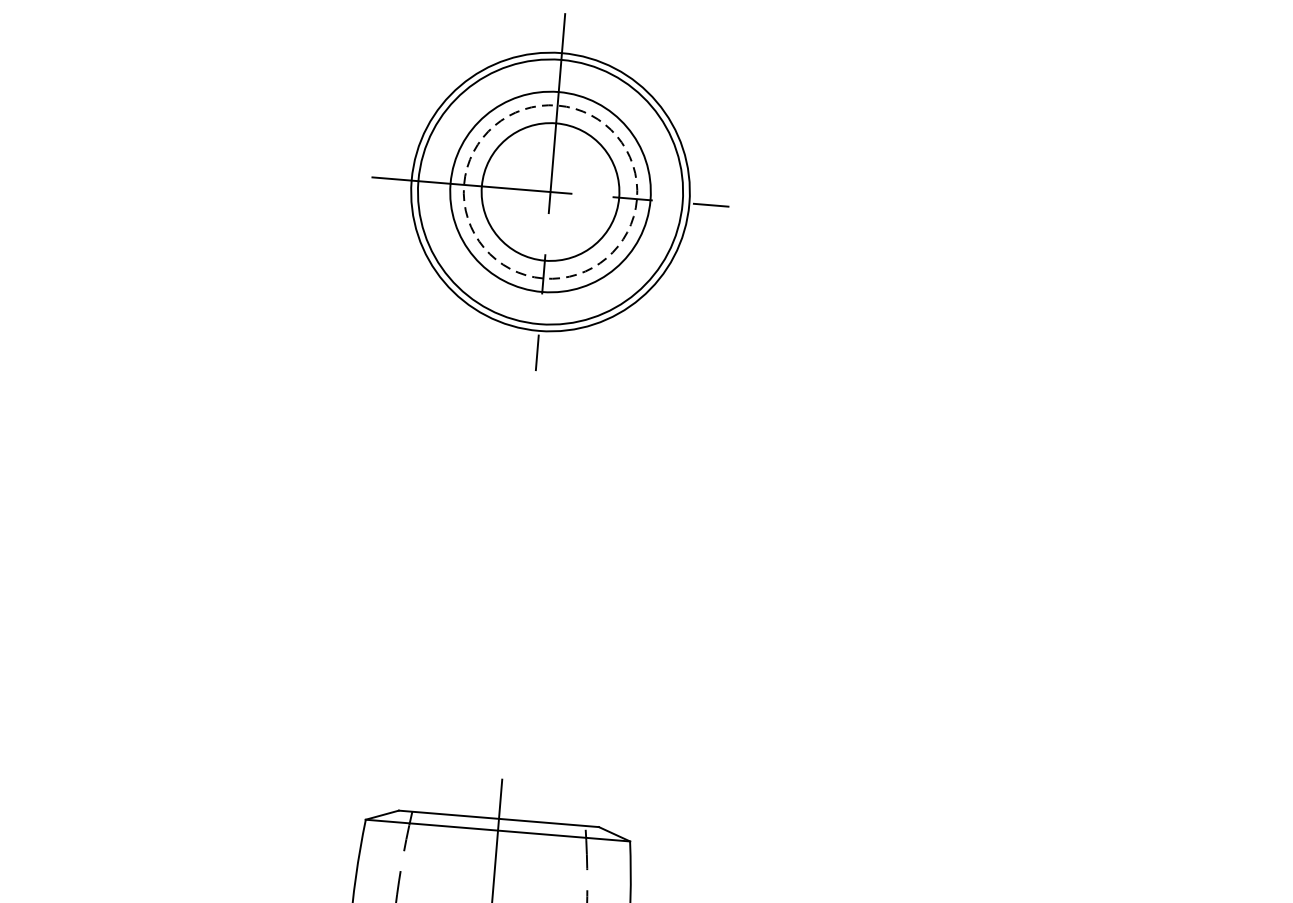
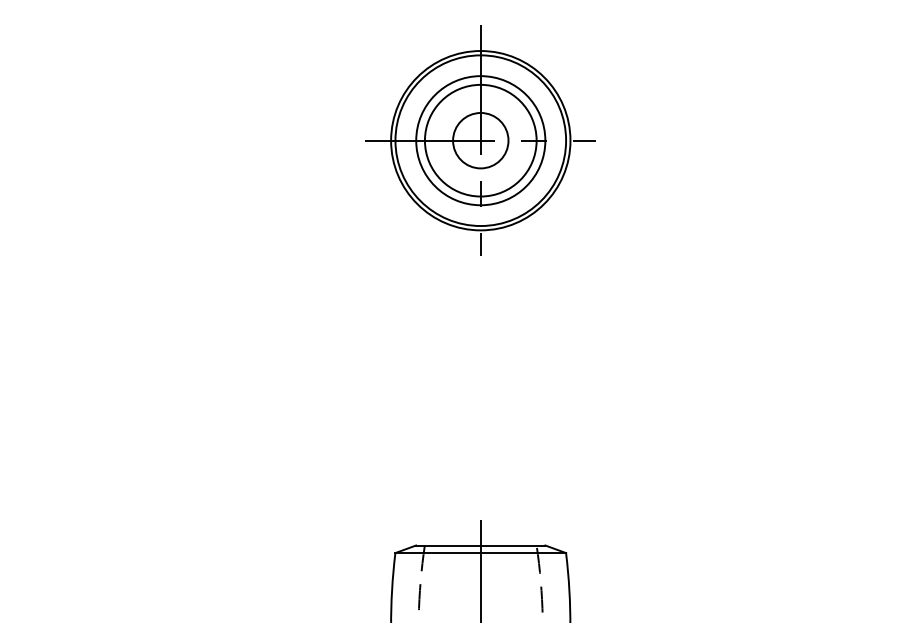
circle: (550, 191) -> (480, 140), dashed -> solid
circle: (550, 191) -> (480, 140), size x0.62

